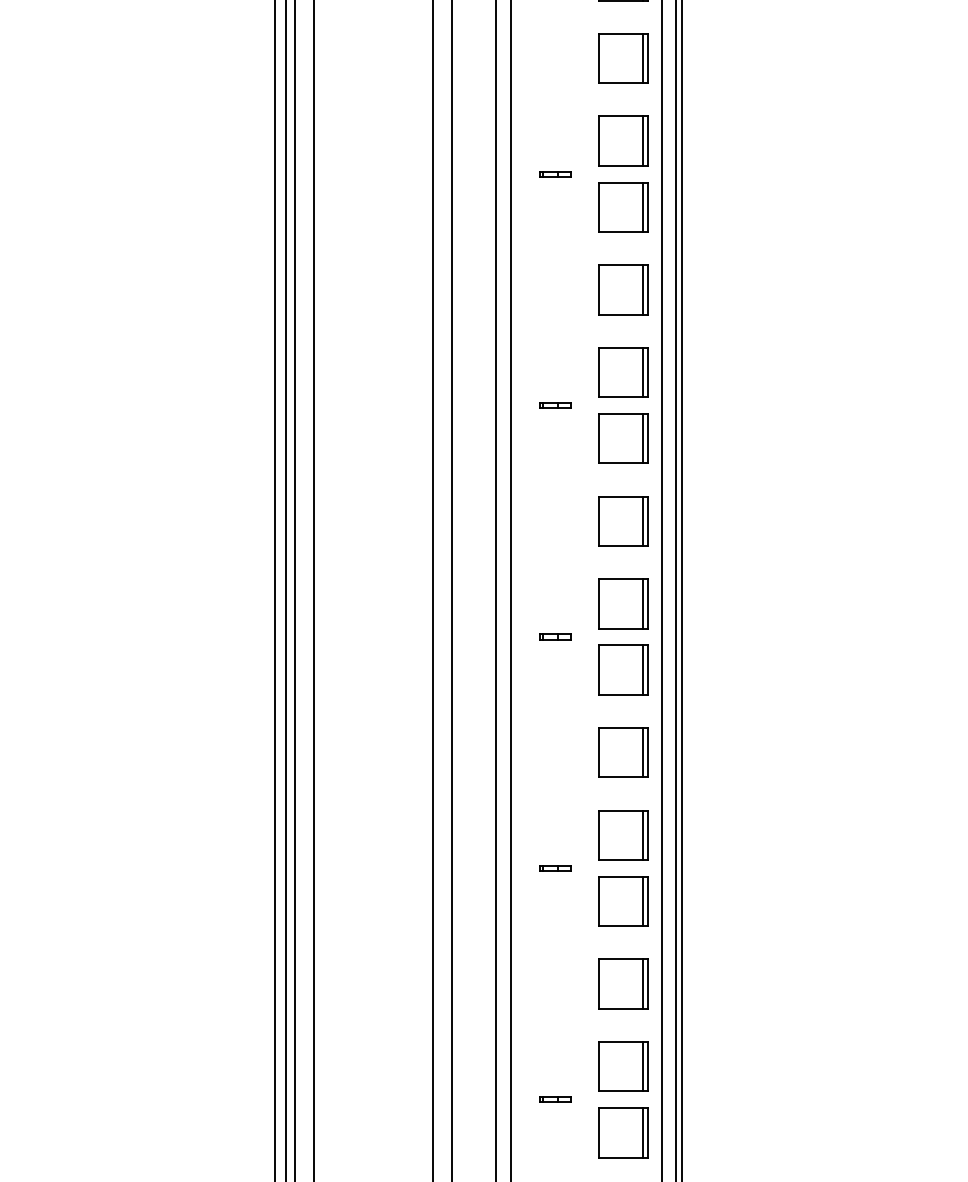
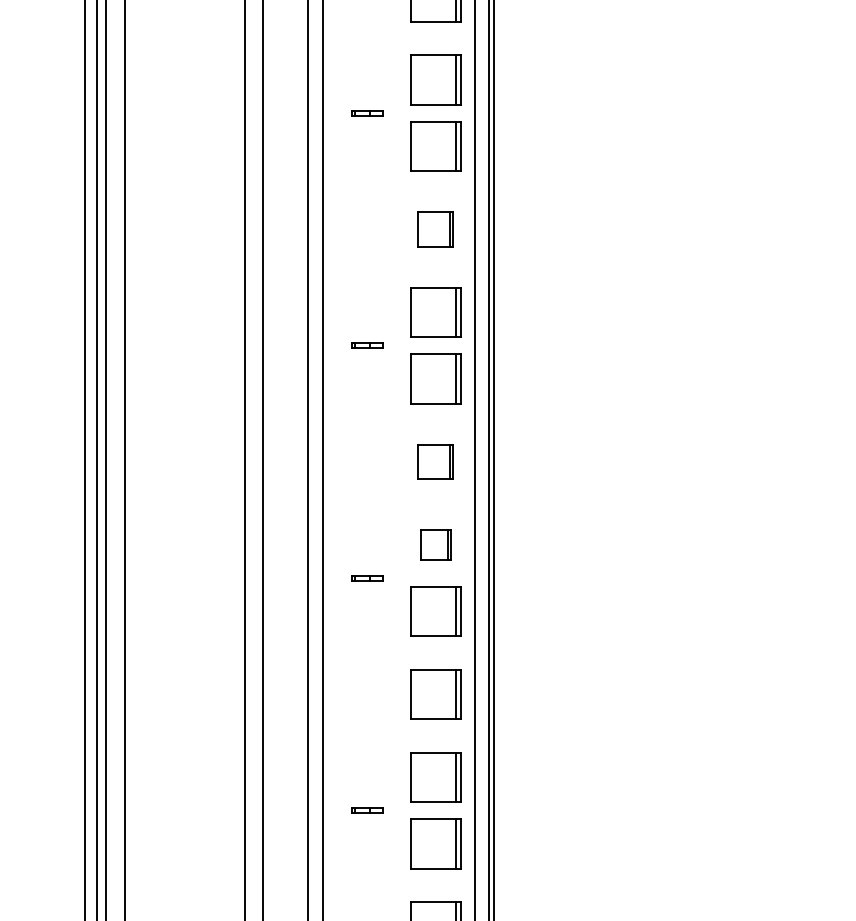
part: (623, 521) -> (435, 229), size x0.7
part: (623, 752) -> (435, 461), size x0.7
part: (623, 835) -> (435, 545), size x0.6

